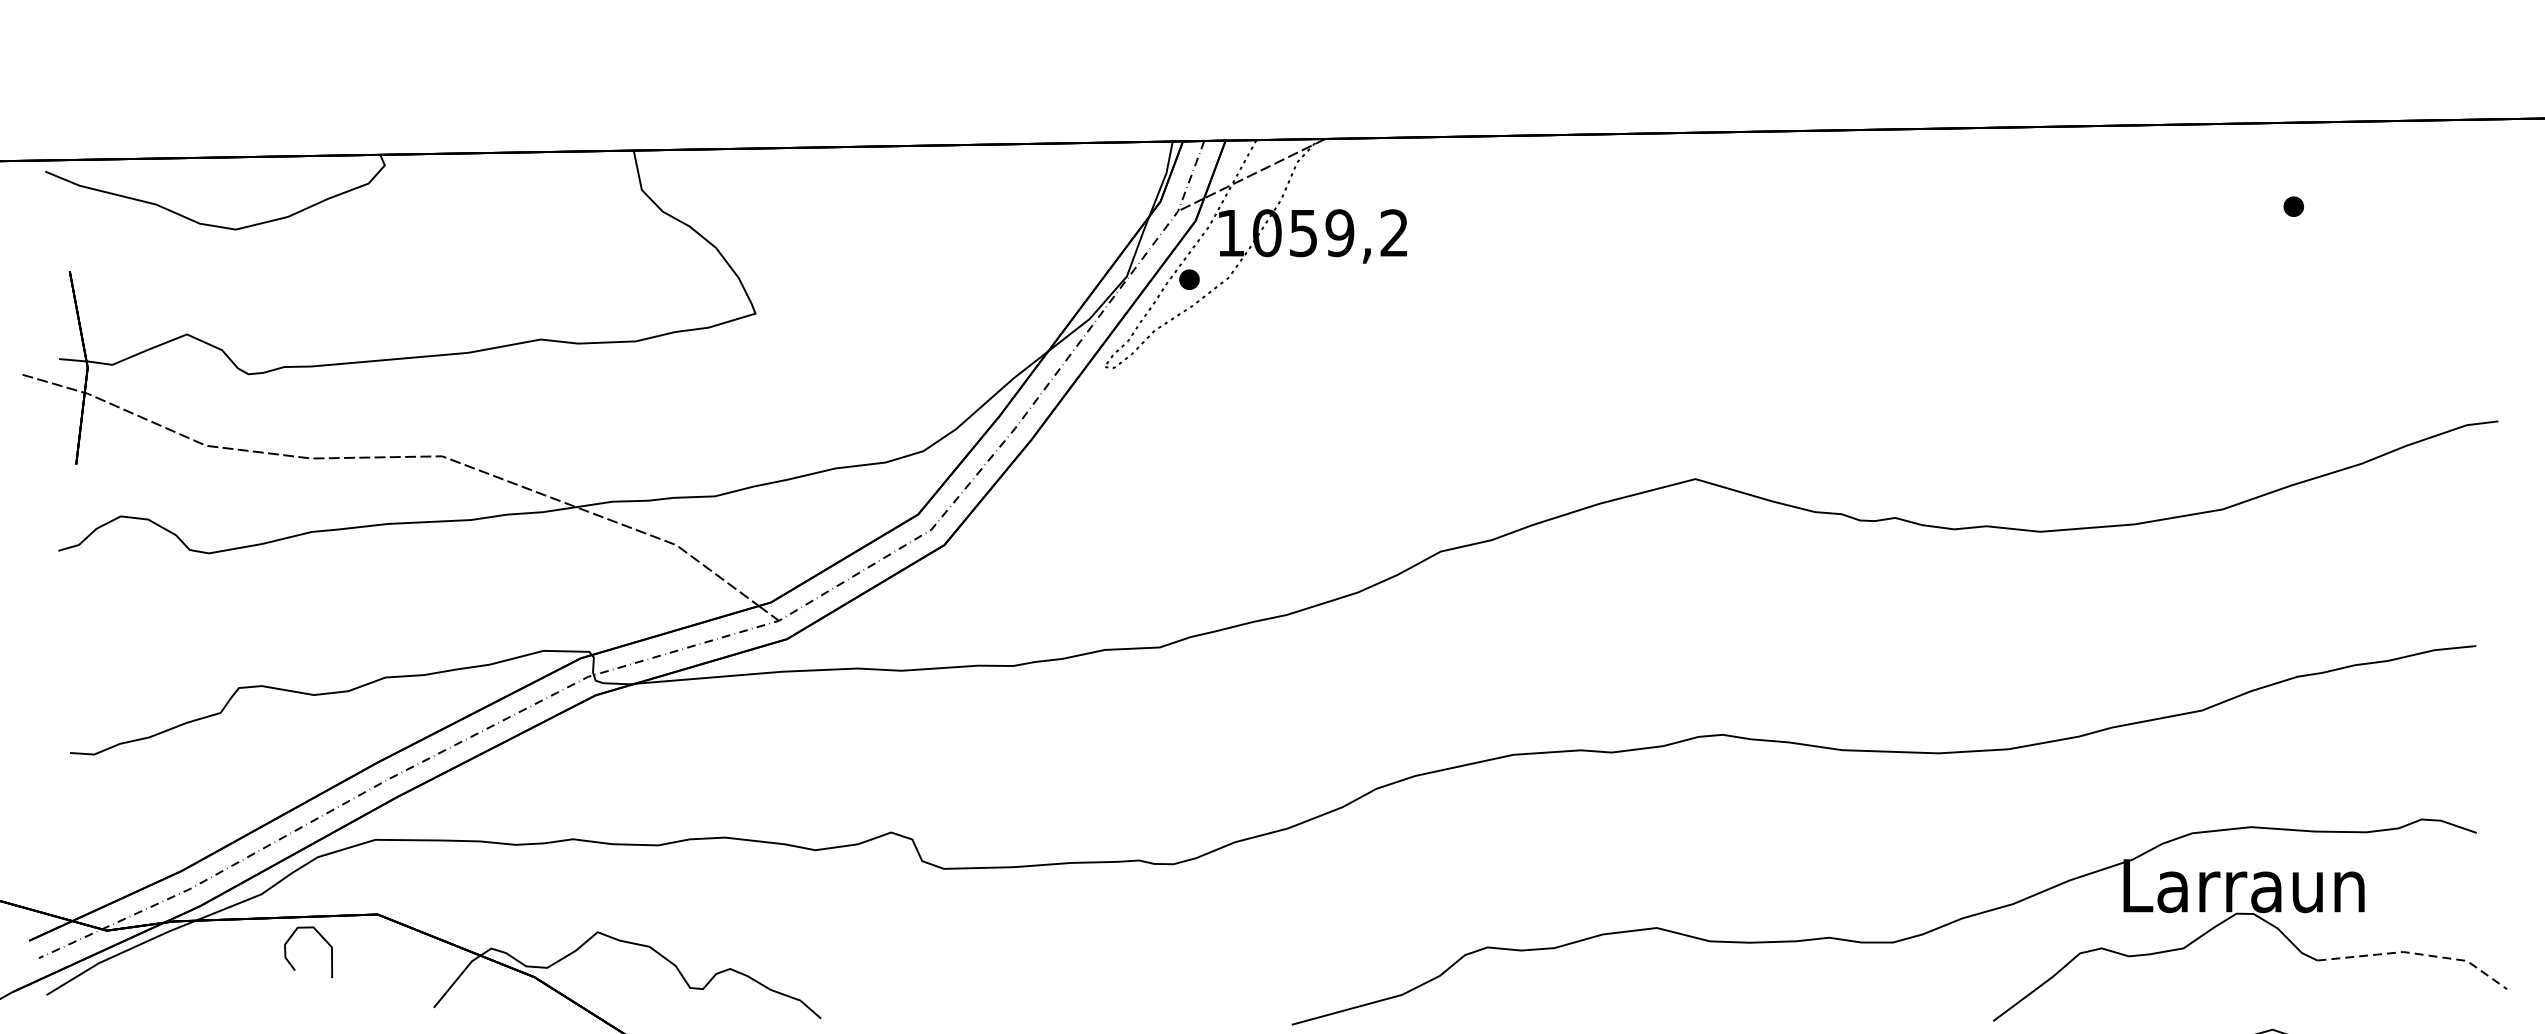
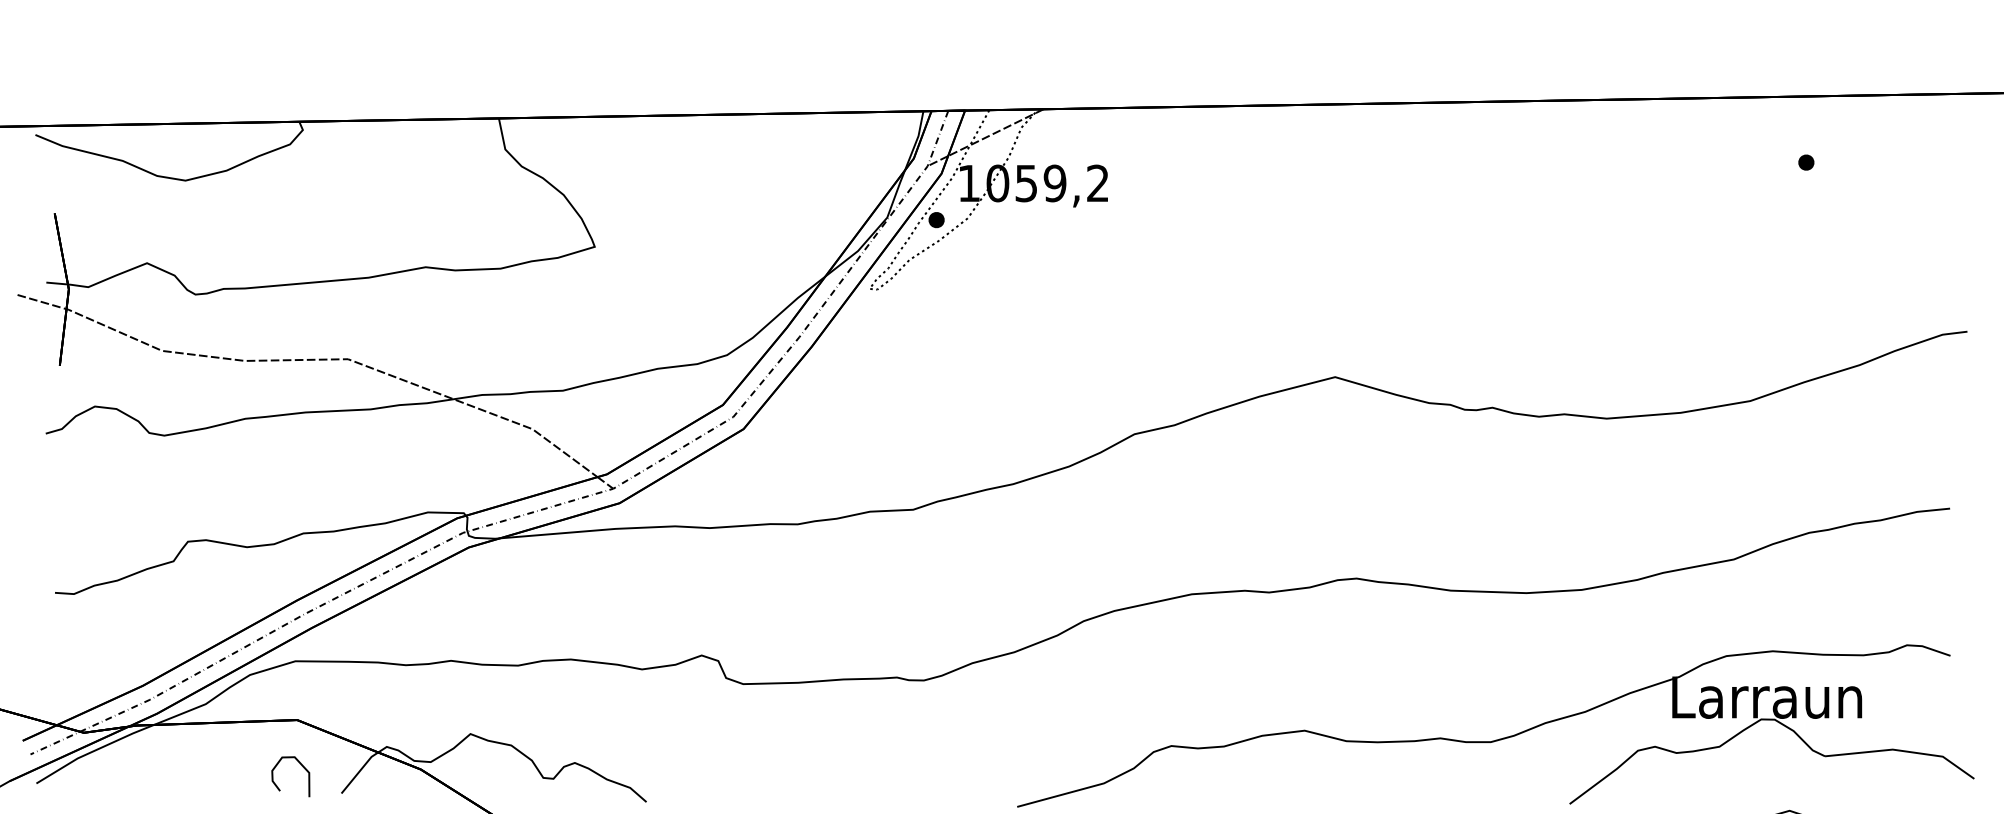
curve: (323, 940) -> (302, 767), moved
line: (2417, 954) -> (1903, 751), dashed -> solid

